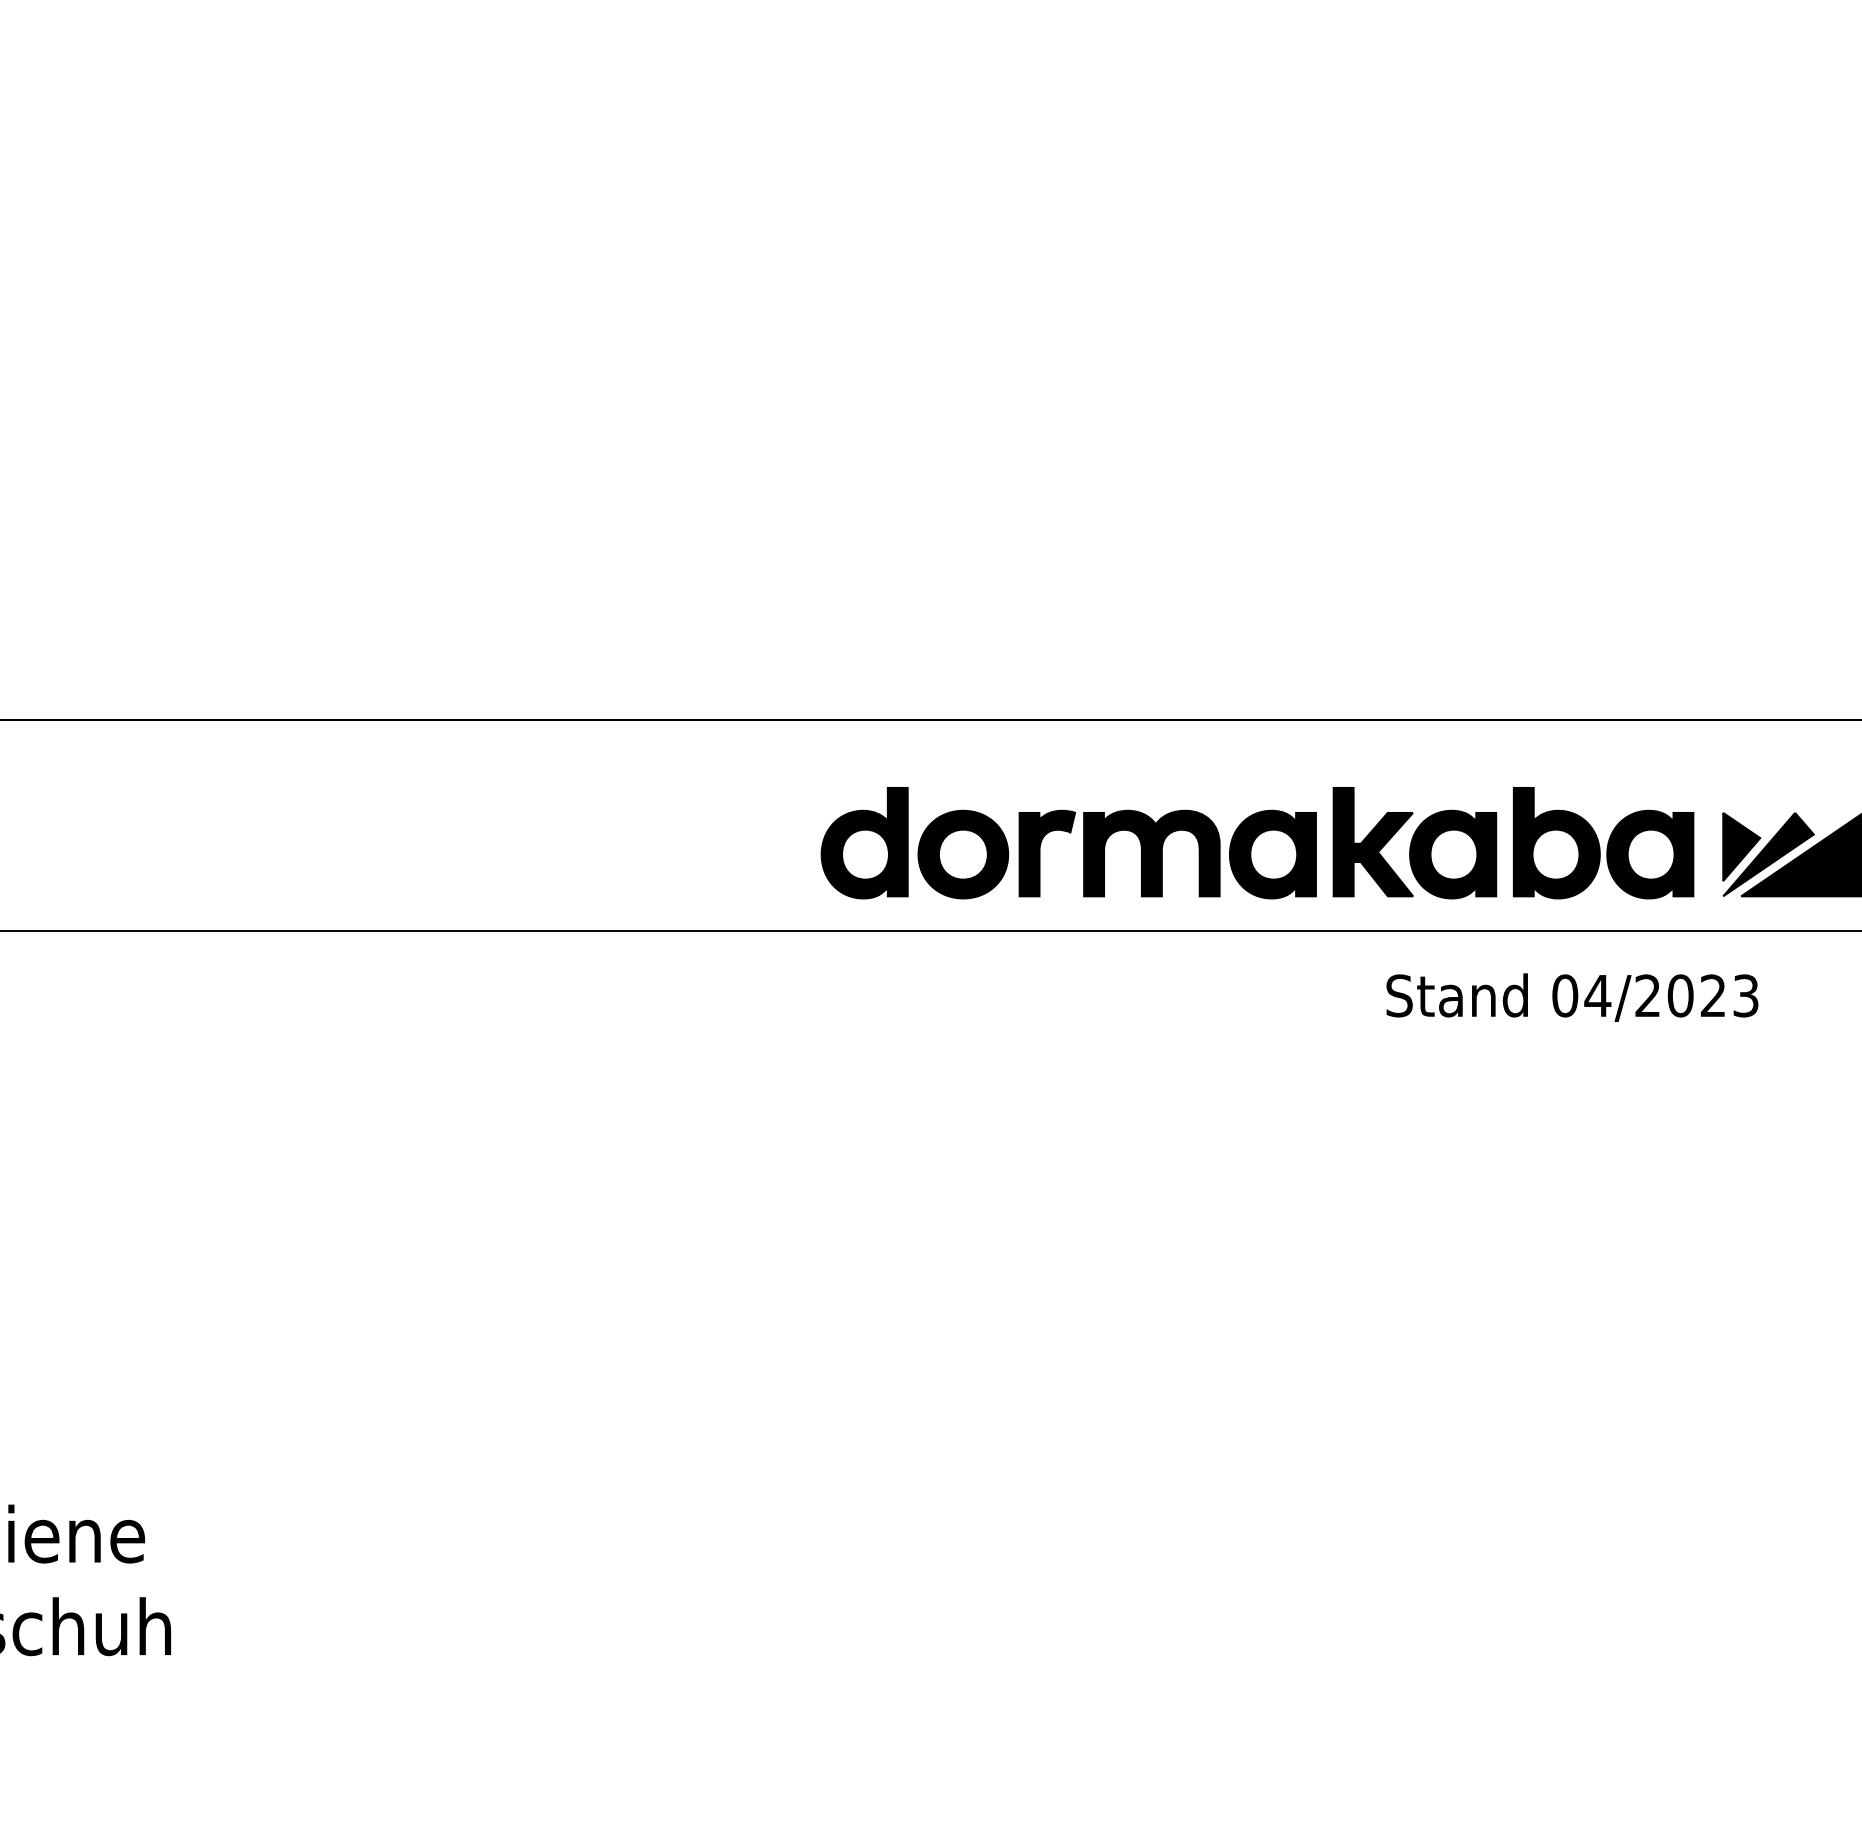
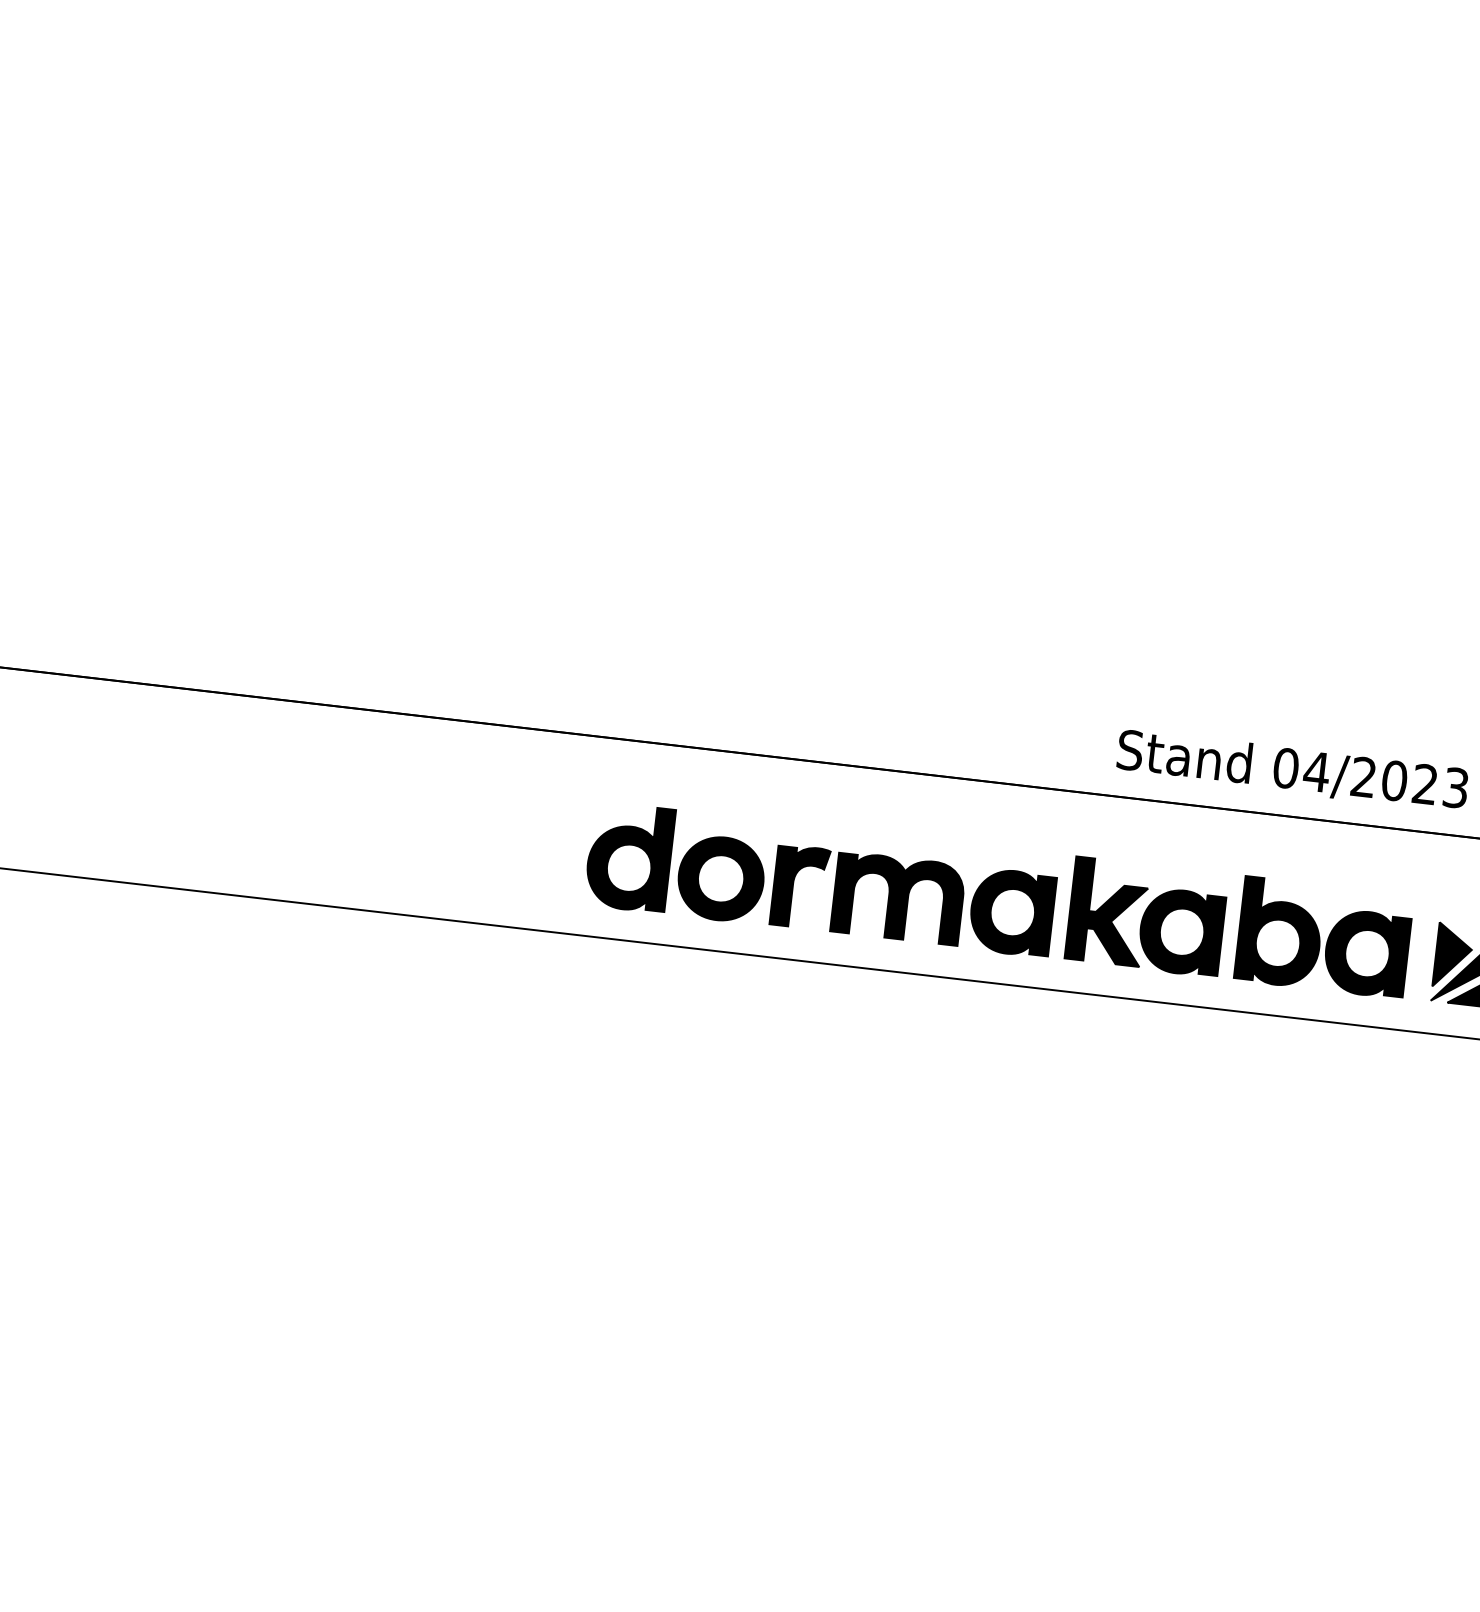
text: (1572, 997) -> (1292, 770), moved

